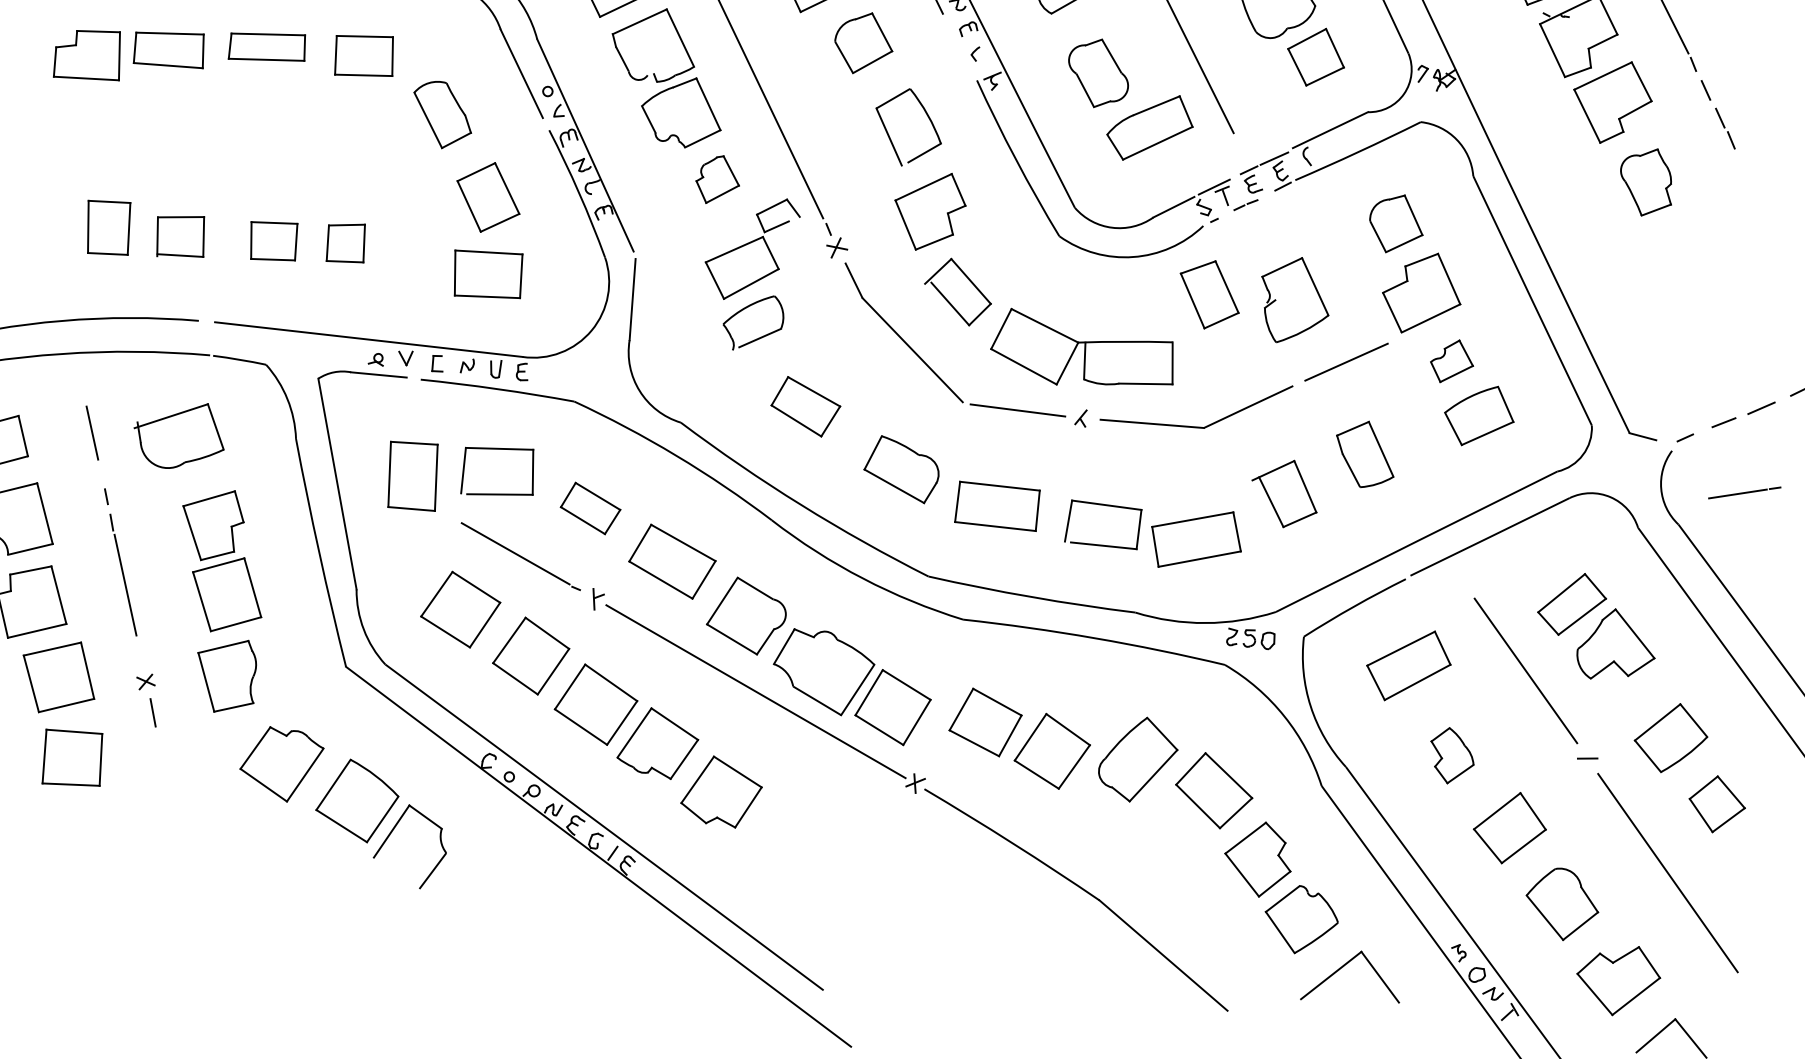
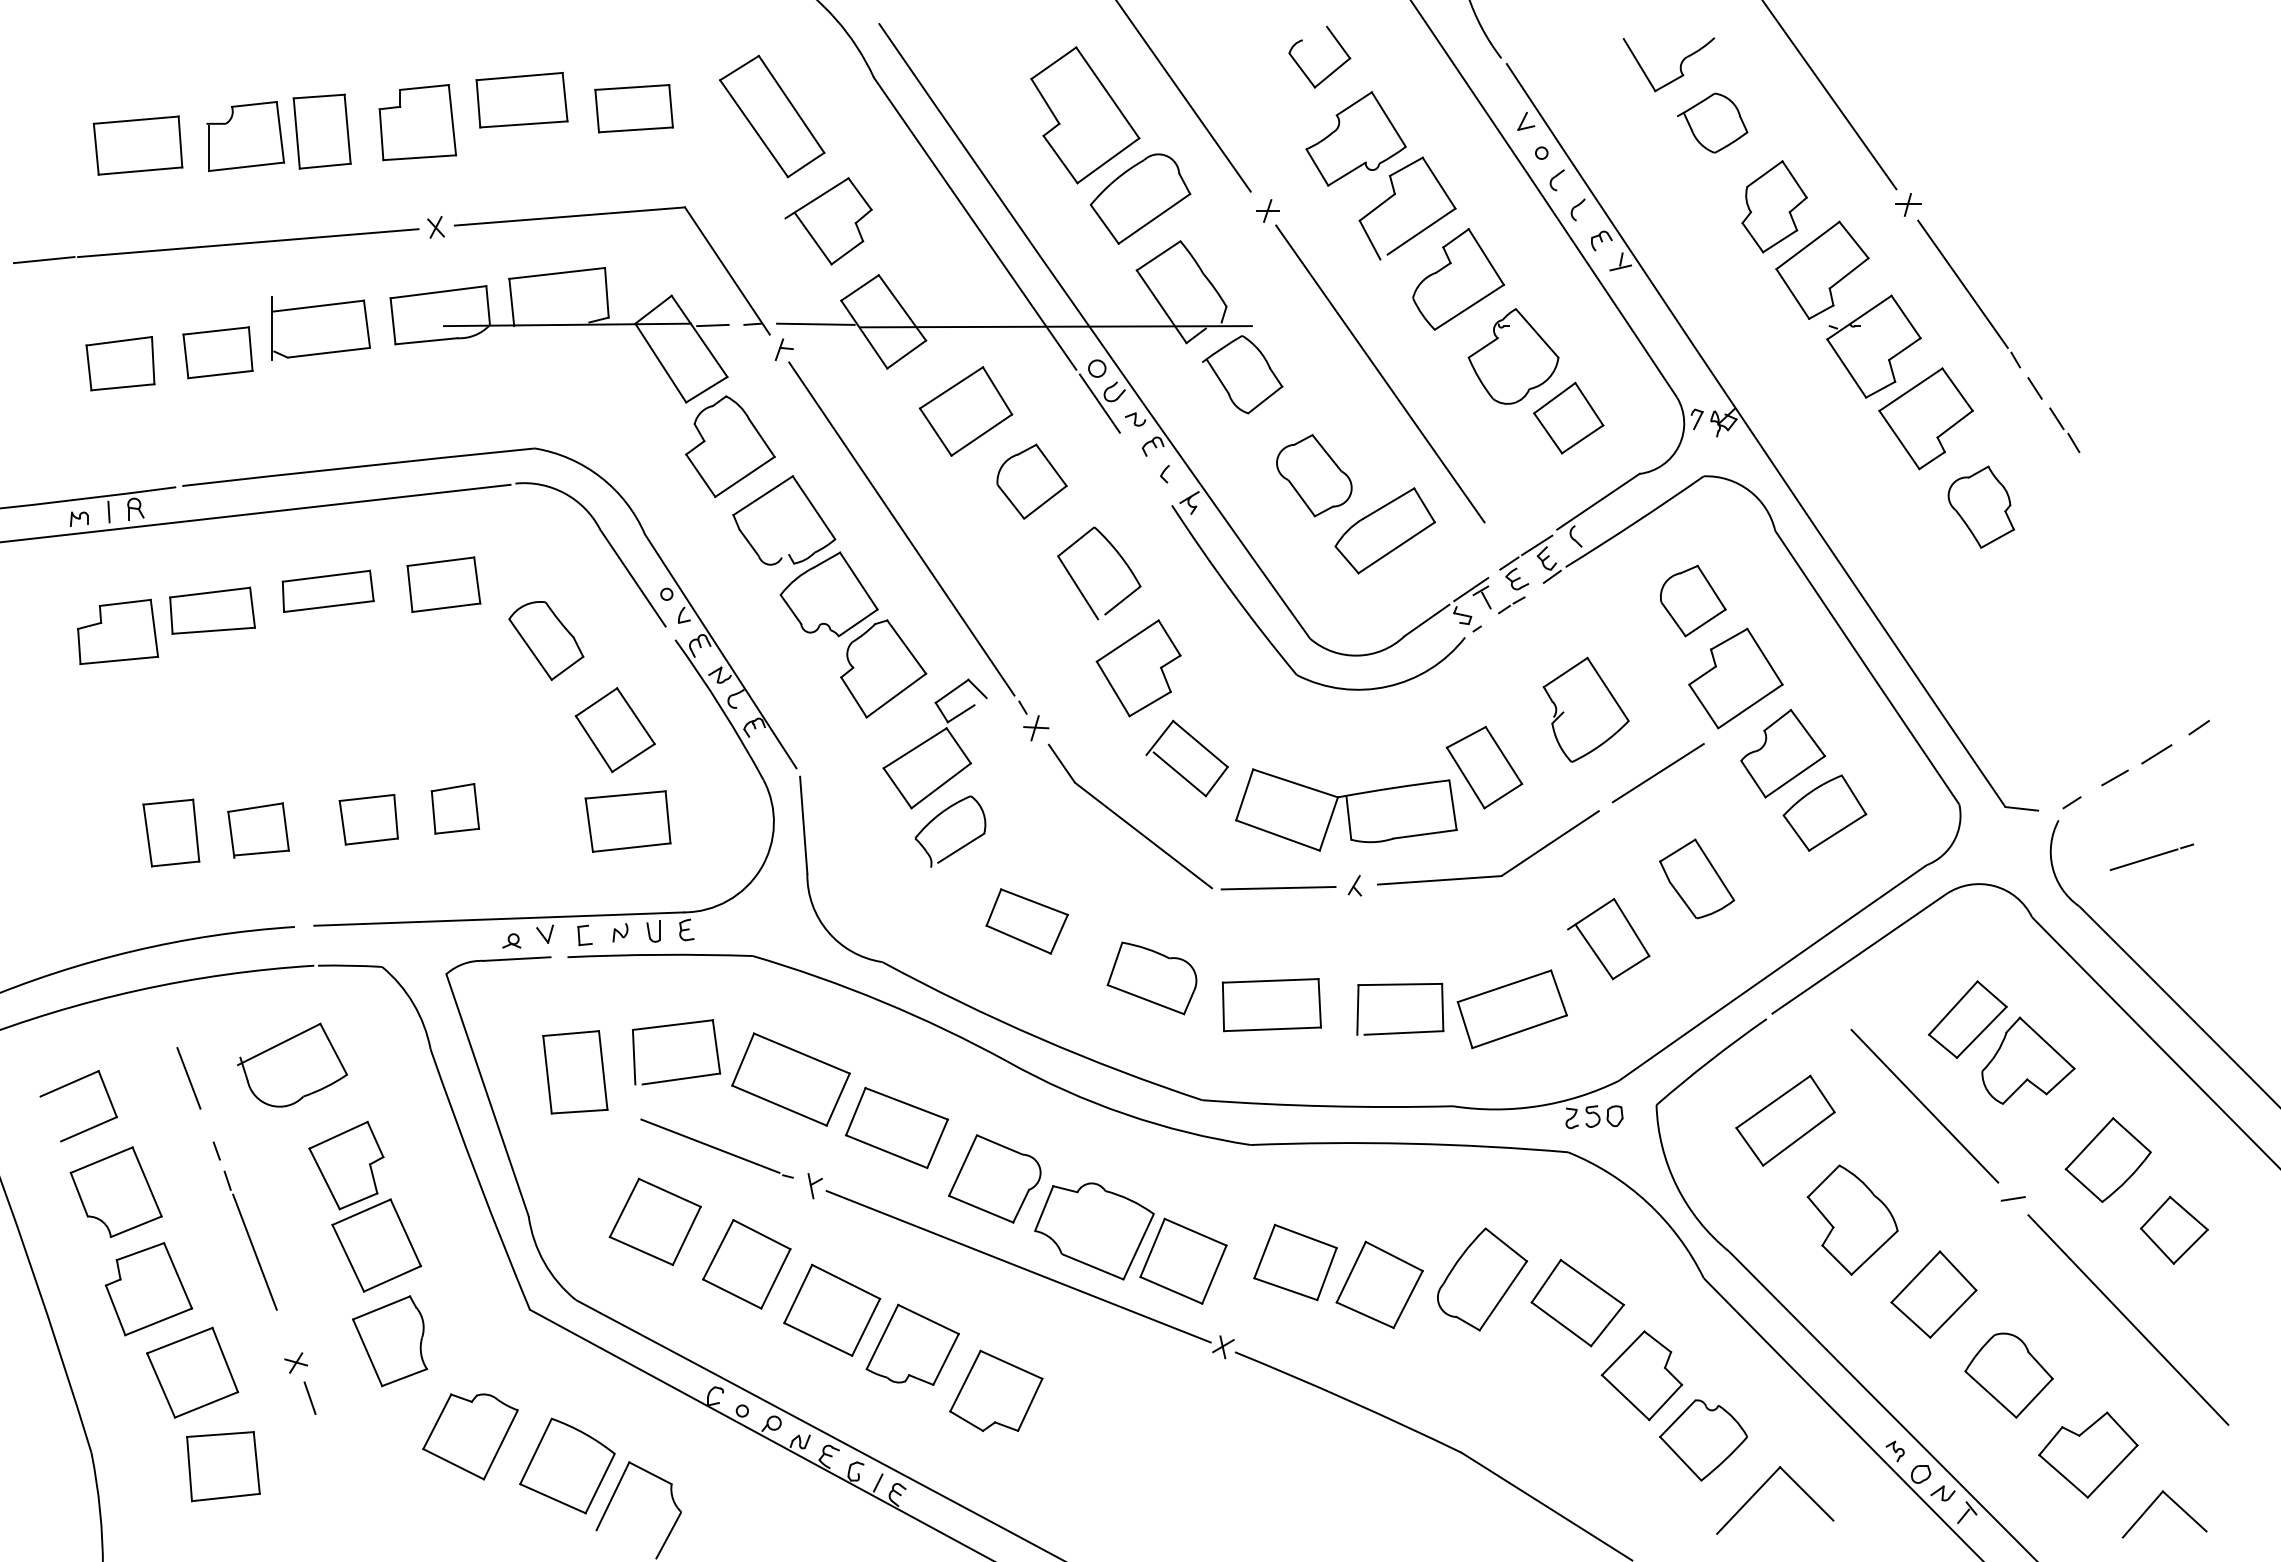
part: (718, 179) -> (883, 668), size x1.67
part: (1209, 294) -> (1484, 767), moved
part: (1452, 361) -> (1783, 753), size x1.67
part: (590, 508) -> (790, 1079), size x1.67
part: (1452, 755) -> (1852, 1219), size x1.67

